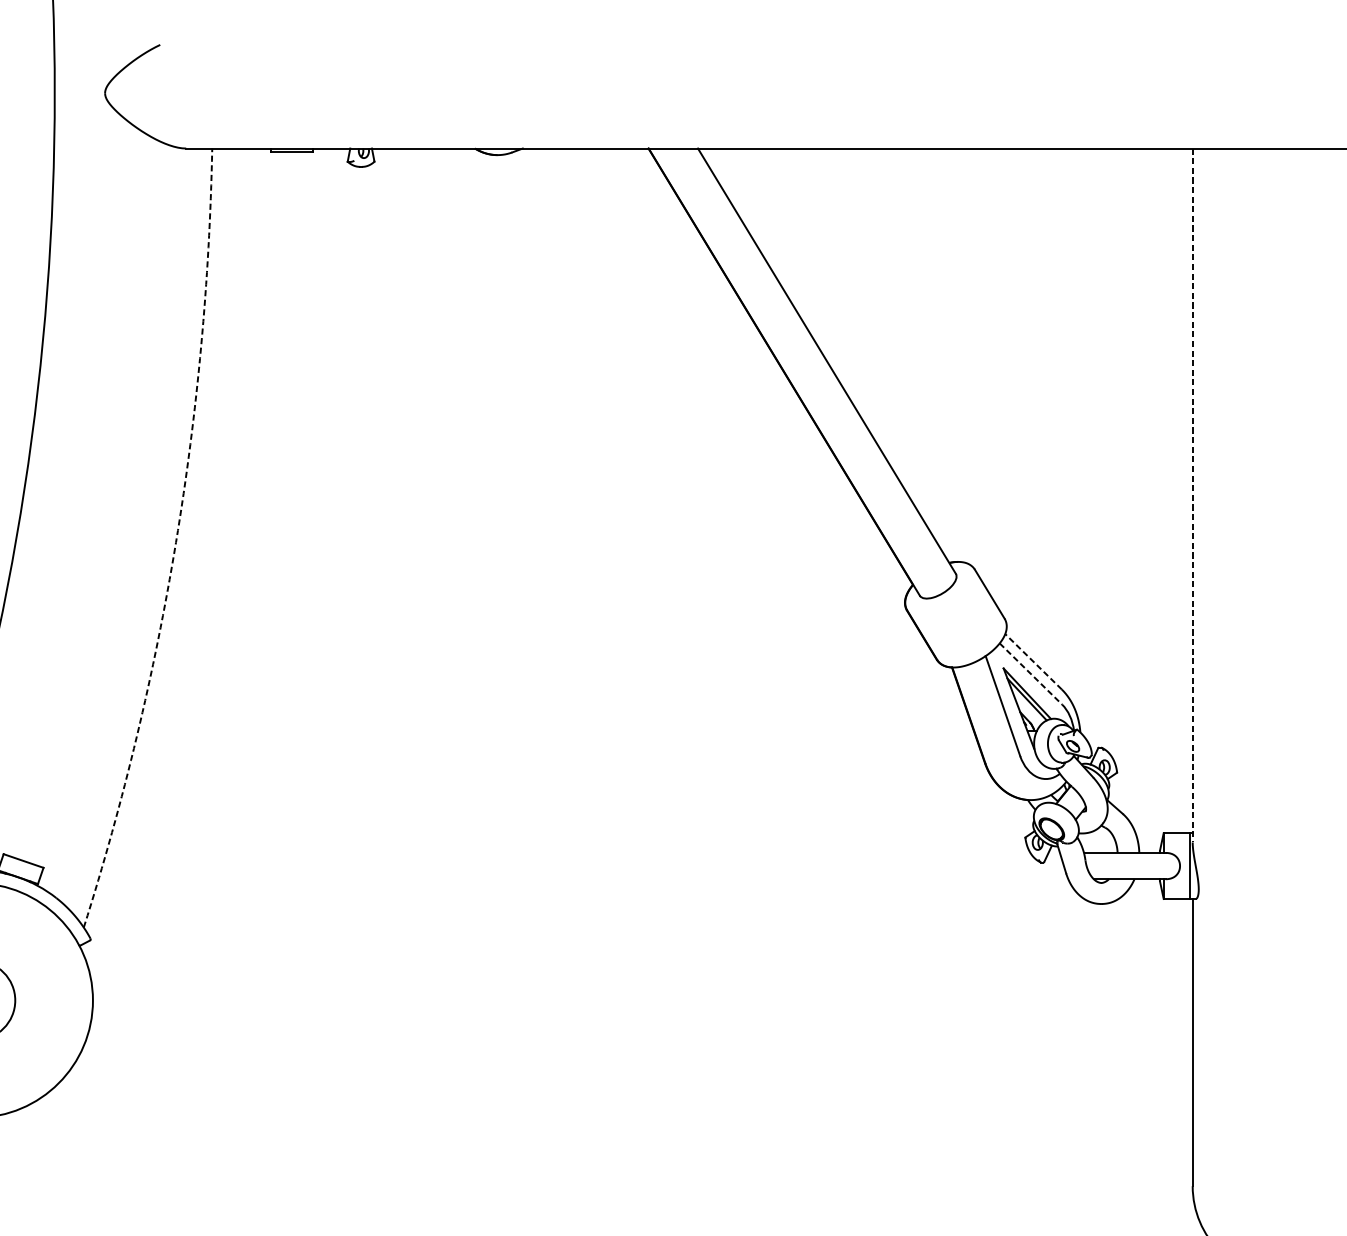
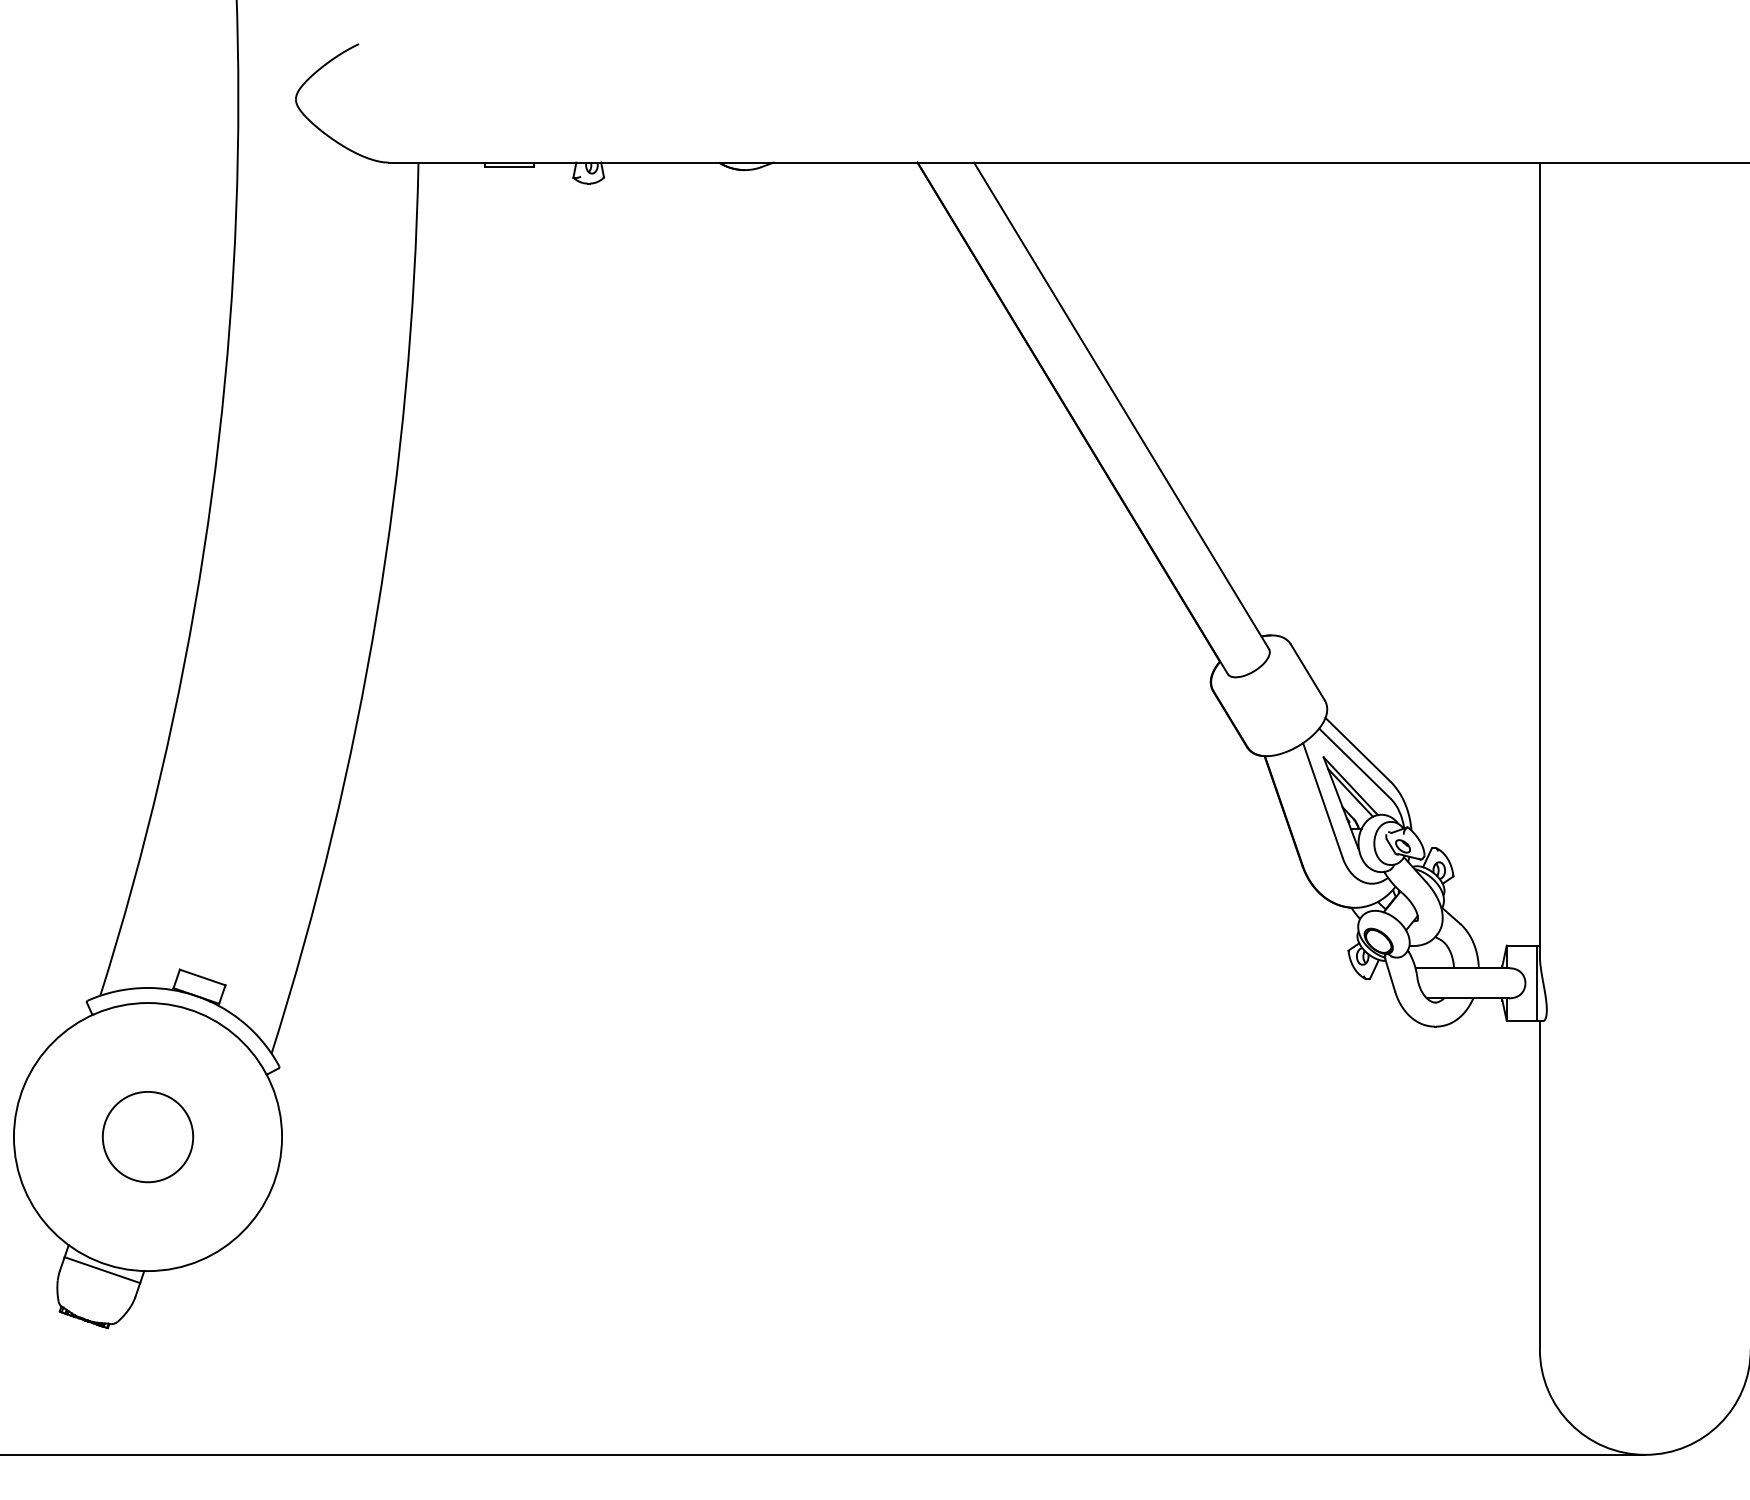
line: (1192, 495) -> (1539, 559), dashed -> solid
arc: (176, 542) -> (377, 613), dashed -> solid
line: (1033, 661) -> (1357, 749), dashed -> solid
line: (1030, 673) -> (1354, 763), dashed -> solid

